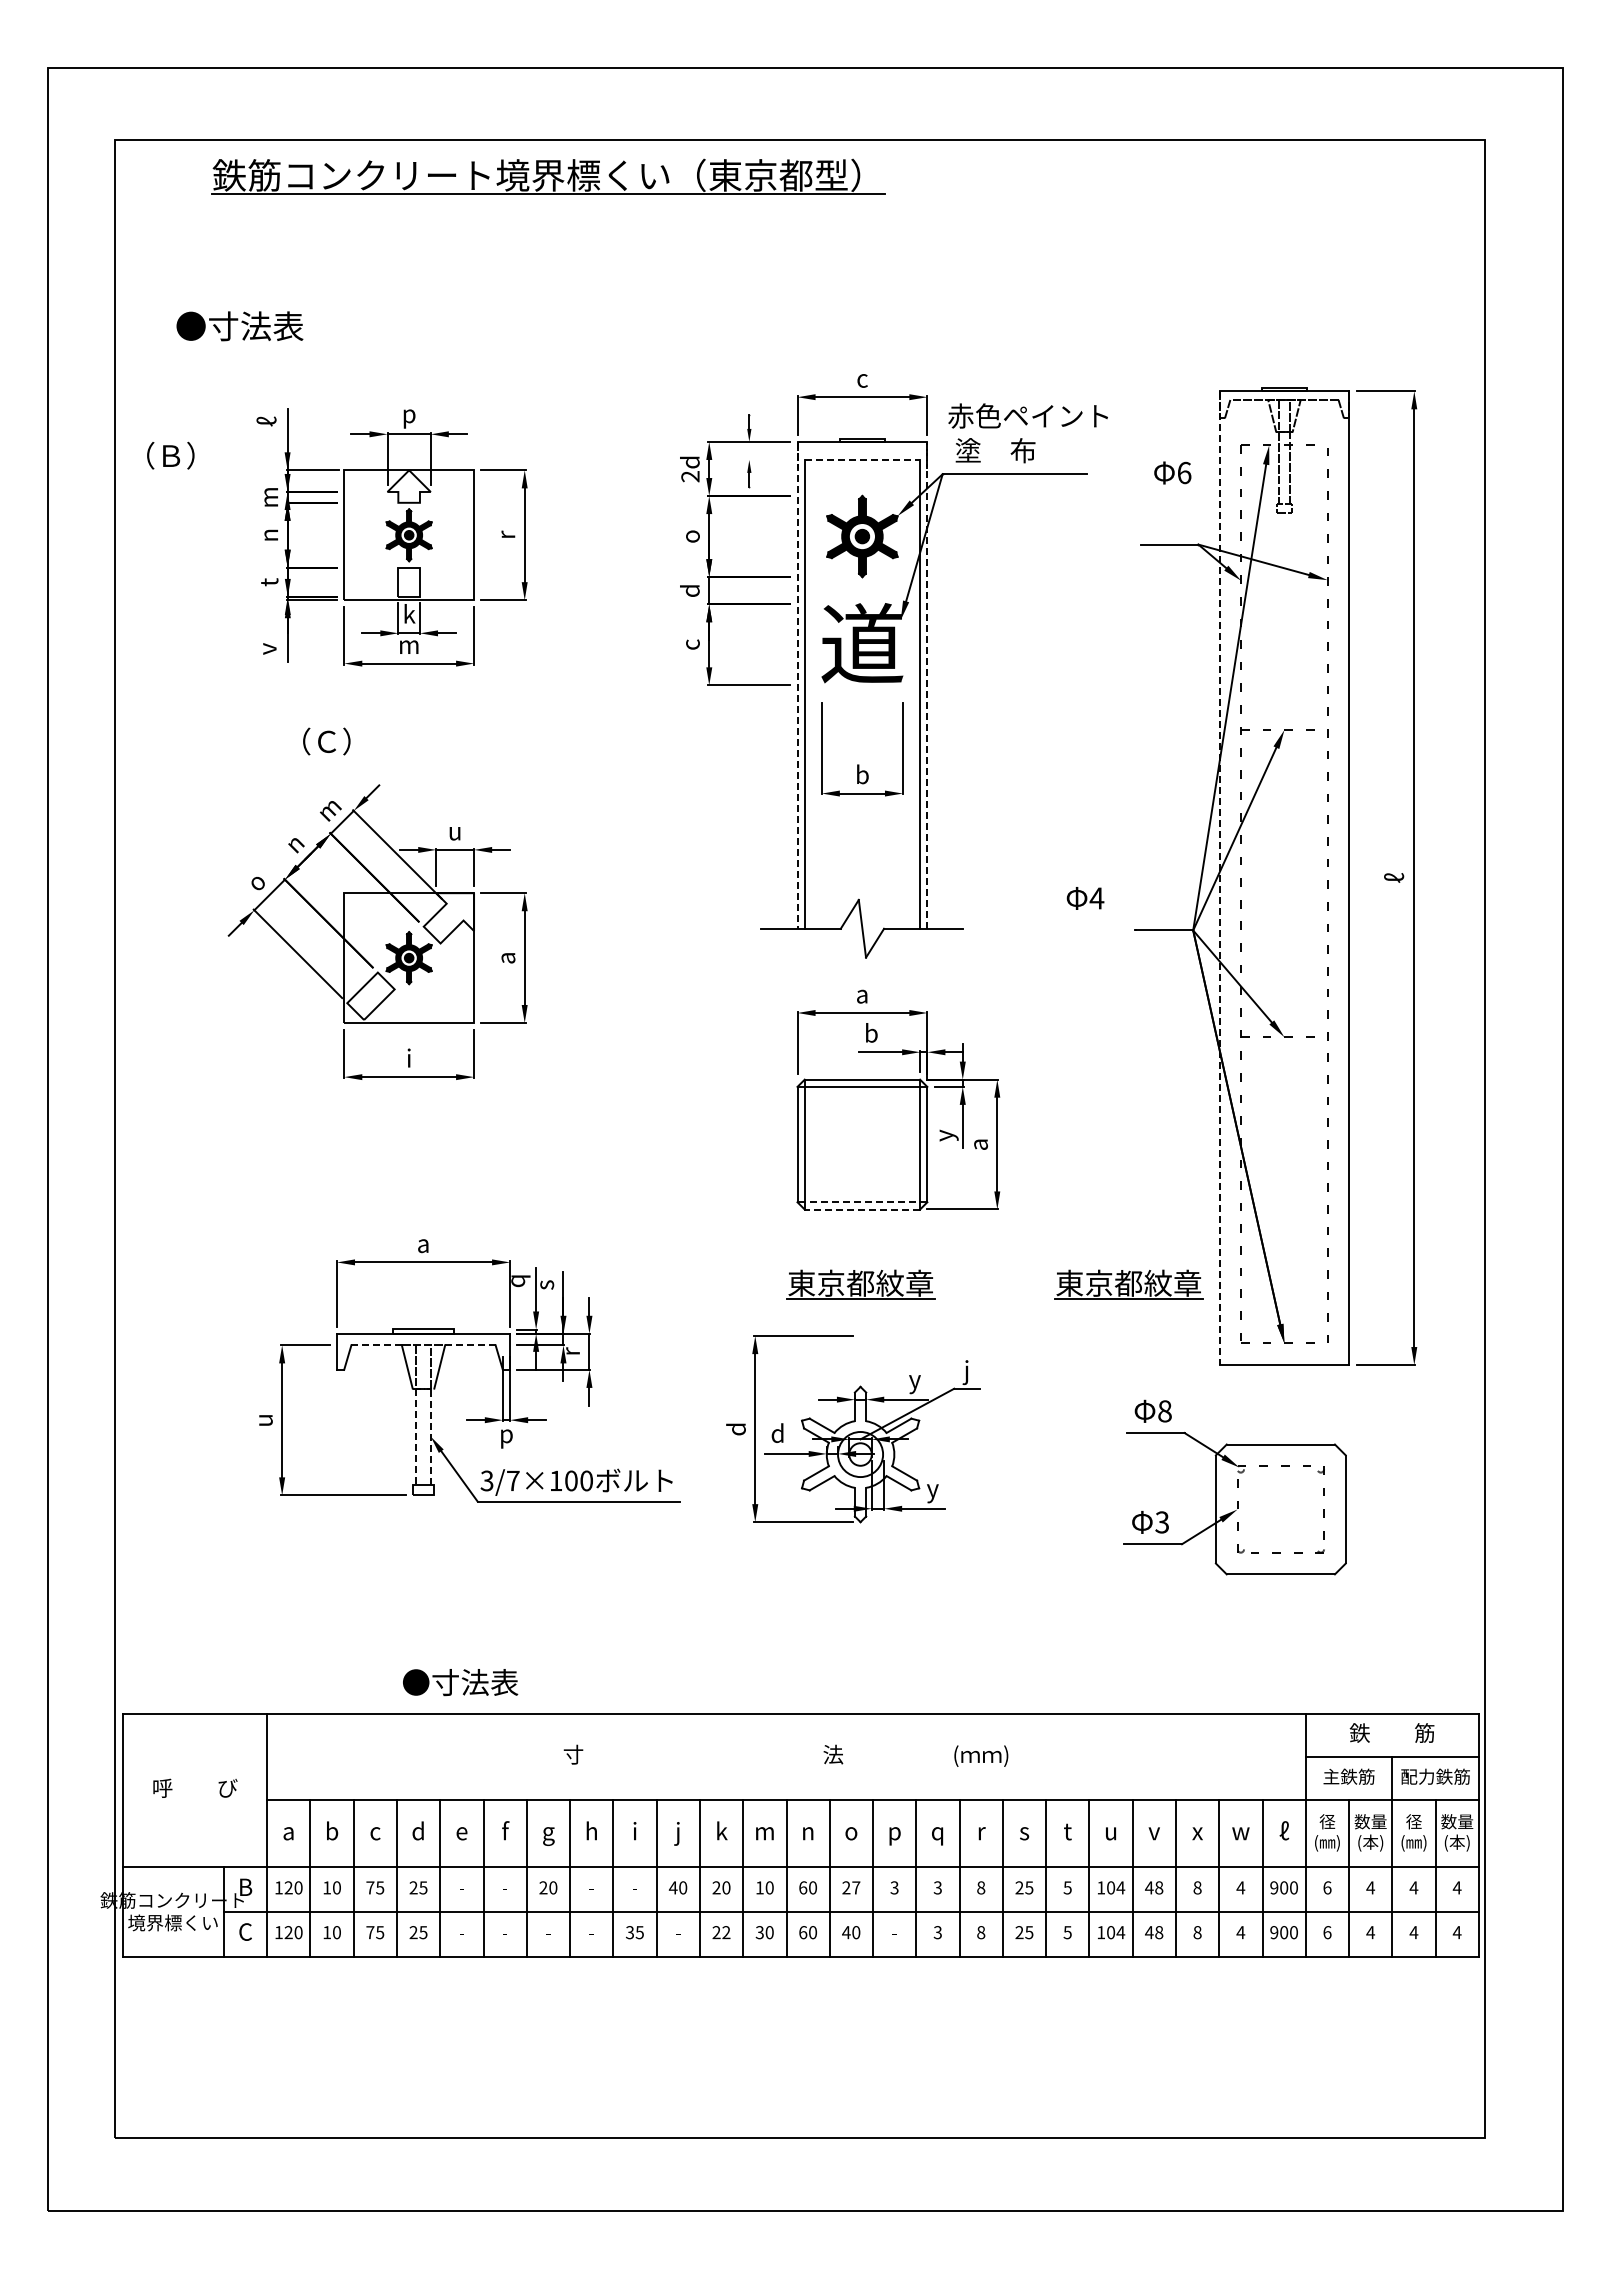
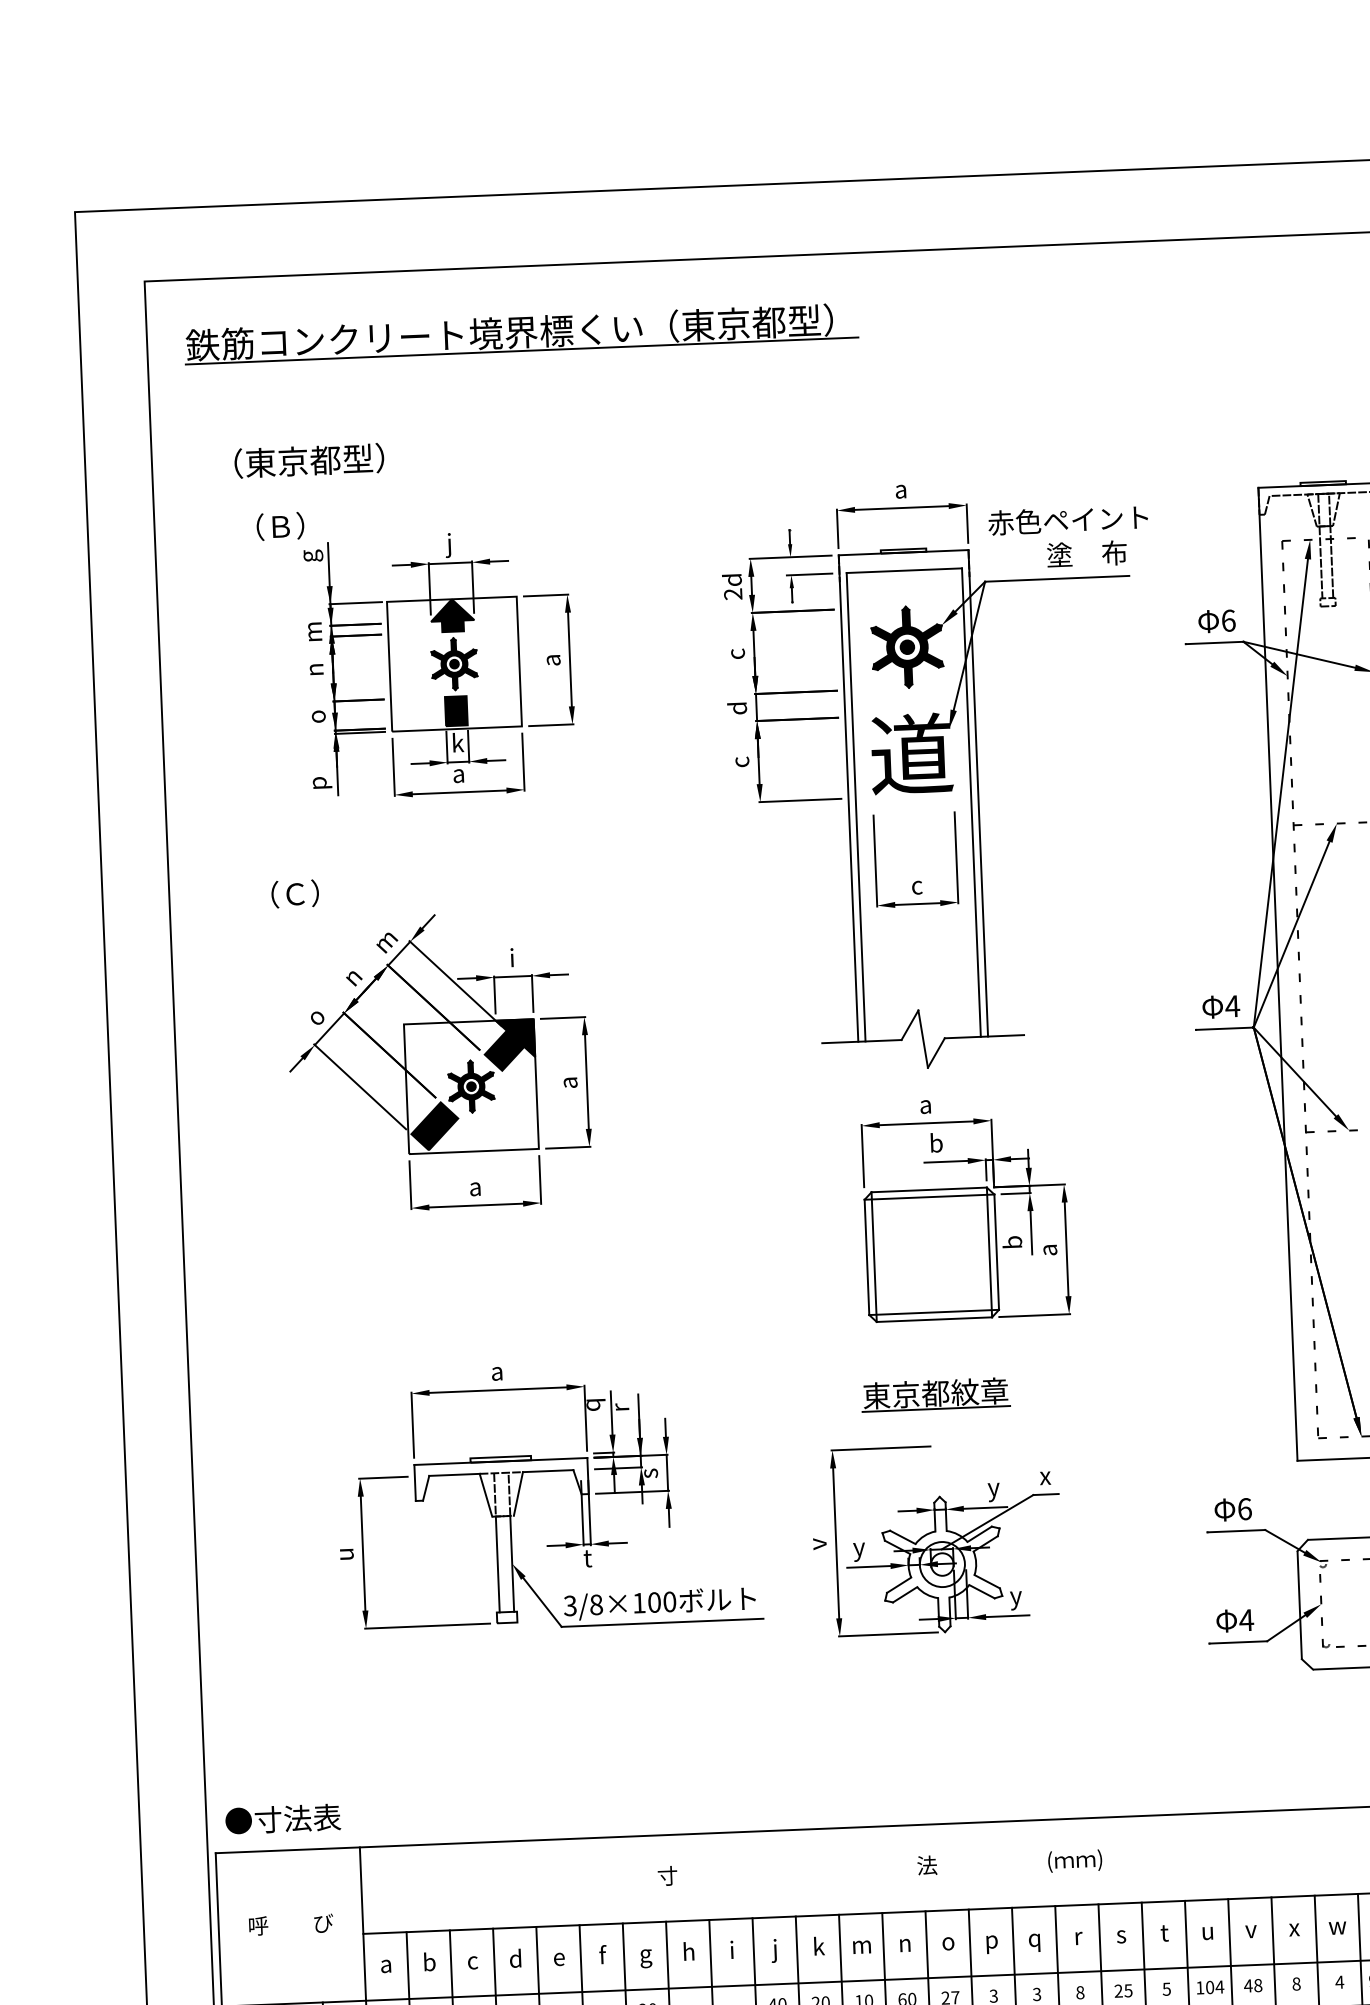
part: (548, 176) -> (521, 333), moved
text: (261, 326) -> (298, 461), ●寸法表 -> （東京都型）
text: (862, 380) -> (901, 491), c -> a
text: (409, 416) -> (450, 545), p -> j
text: (269, 421) -> (310, 556), ℓ -> g
text: (995, 450) -> (1086, 553), moved
text: (170, 455) -> (280, 526), moved
line: (767, 459) -> (809, 574), added
line: (862, 459) -> (904, 570), dashed -> solid
text: (1172, 472) -> (1216, 620), moved
fill: (408, 486) -> (451, 615), added
text: (508, 535) -> (553, 660), r -> a
text: (692, 536) -> (737, 654), o -> c
fill: (408, 581) -> (455, 710), added
text: (269, 582) -> (316, 716), t -> o
text: (409, 647) -> (459, 776), m -> a
text: (272, 648) -> (322, 782), v -> p
line: (927, 684) -> (978, 792), dashed -> solid
line: (797, 685) -> (848, 798), dashed -> solid
text: (326, 741) -> (294, 893), moved
text: (862, 774) -> (917, 884), b -> c
text: (454, 830) -> (511, 957), u -> i
line: (1219, 878) -> (1277, 974), dashed -> solid
text: (1085, 898) -> (1221, 1006), moved
fill: (448, 918) -> (509, 1045), added
fill: (370, 996) -> (434, 1126), added
text: (408, 1057) -> (474, 1185), i -> a
text: (945, 1135) -> (1014, 1242), y -> b
line: (862, 1202) -> (934, 1312), dashed -> solid
line: (862, 1209) -> (934, 1319), dashed -> solid
text: (547, 1284) -> (622, 1407), s -> r
part: (1128, 1284) -> (1203, 1383), removed
line: (376, 1345) -> (454, 1475), dashed -> solid
line: (470, 1345) -> (548, 1471), dashed -> solid
text: (573, 1351) -> (651, 1473), r -> s
text: (966, 1372) -> (1044, 1478), j -> x
text: (1164, 1411) -> (1244, 1509), 8 -> 6
text: (735, 1429) -> (816, 1544), d -> v
text: (777, 1435) -> (858, 1548), d -> y
line: (416, 1436) -> (497, 1564), dashed -> solid
line: (430, 1436) -> (511, 1563), dashed -> solid
text: (506, 1437) -> (587, 1561), p -> t
text: (513, 1480) -> (596, 1604), 3/7×100 -> 3/8×100
text: (1161, 1522) -> (1245, 1620), 3 -> 4
text: (460, 1682) -> (283, 1819), moved

